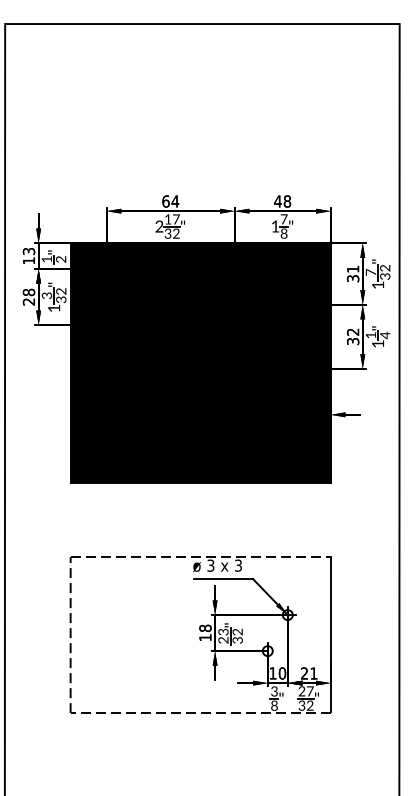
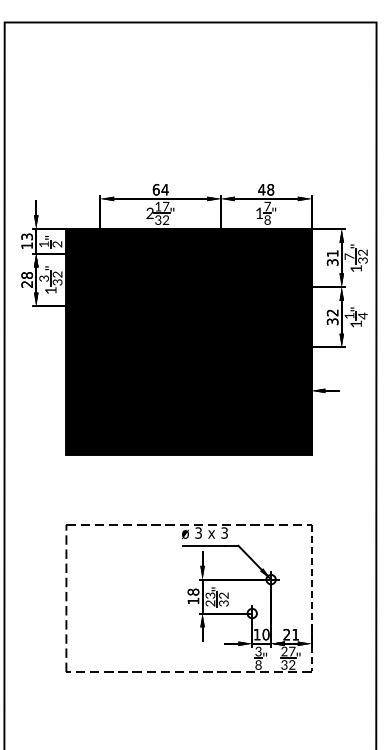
line: (330, 635) -> (311, 598), solid -> dashed

